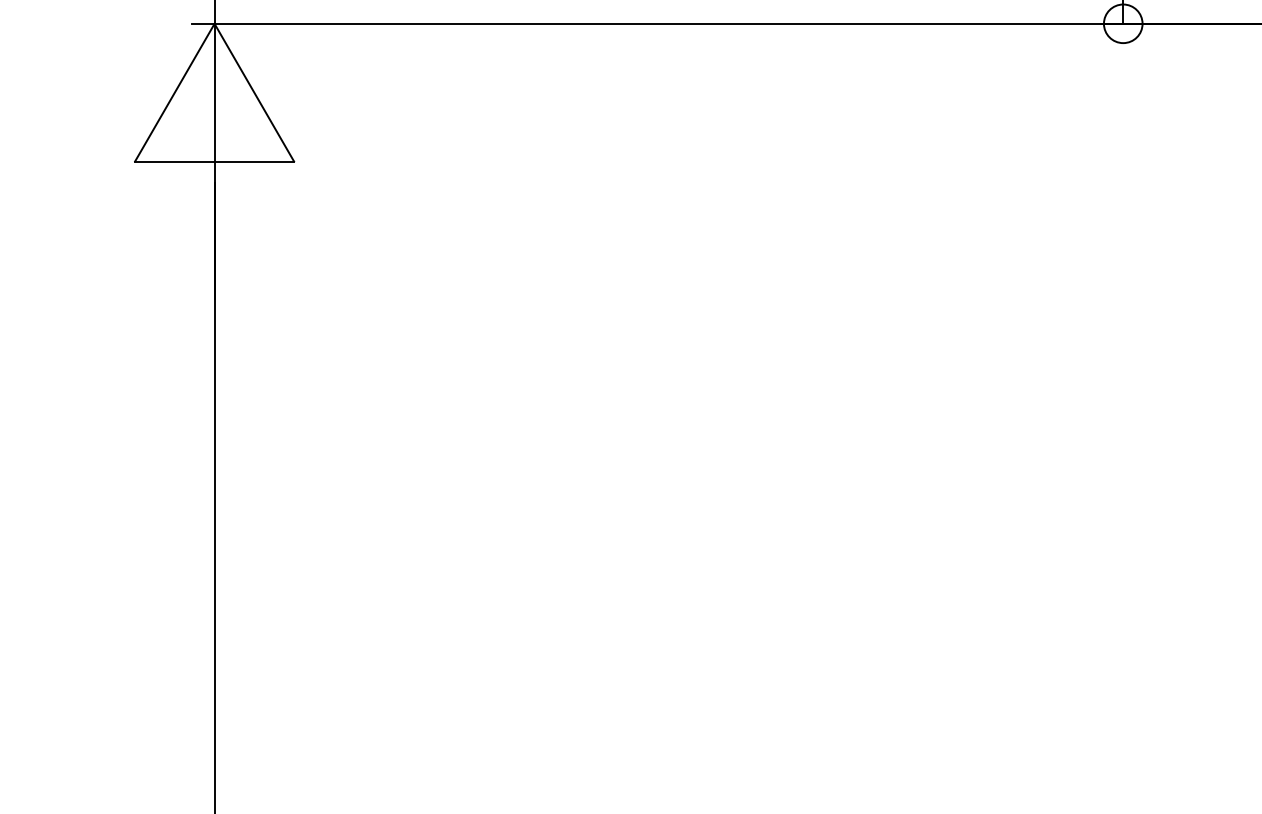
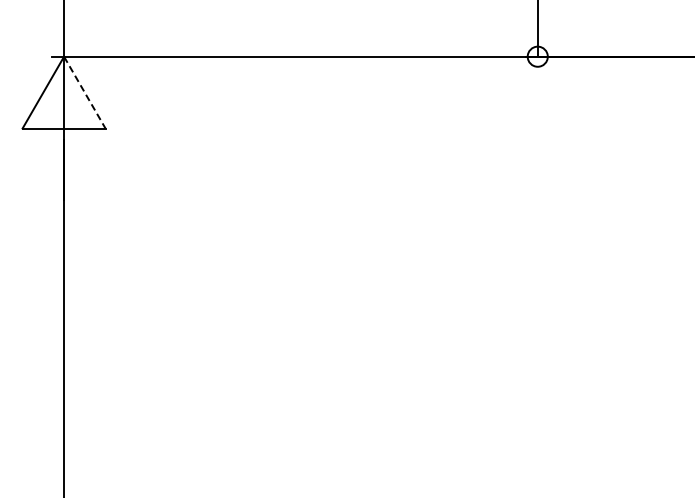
line: (255, 94) -> (85, 93), solid -> dashed

